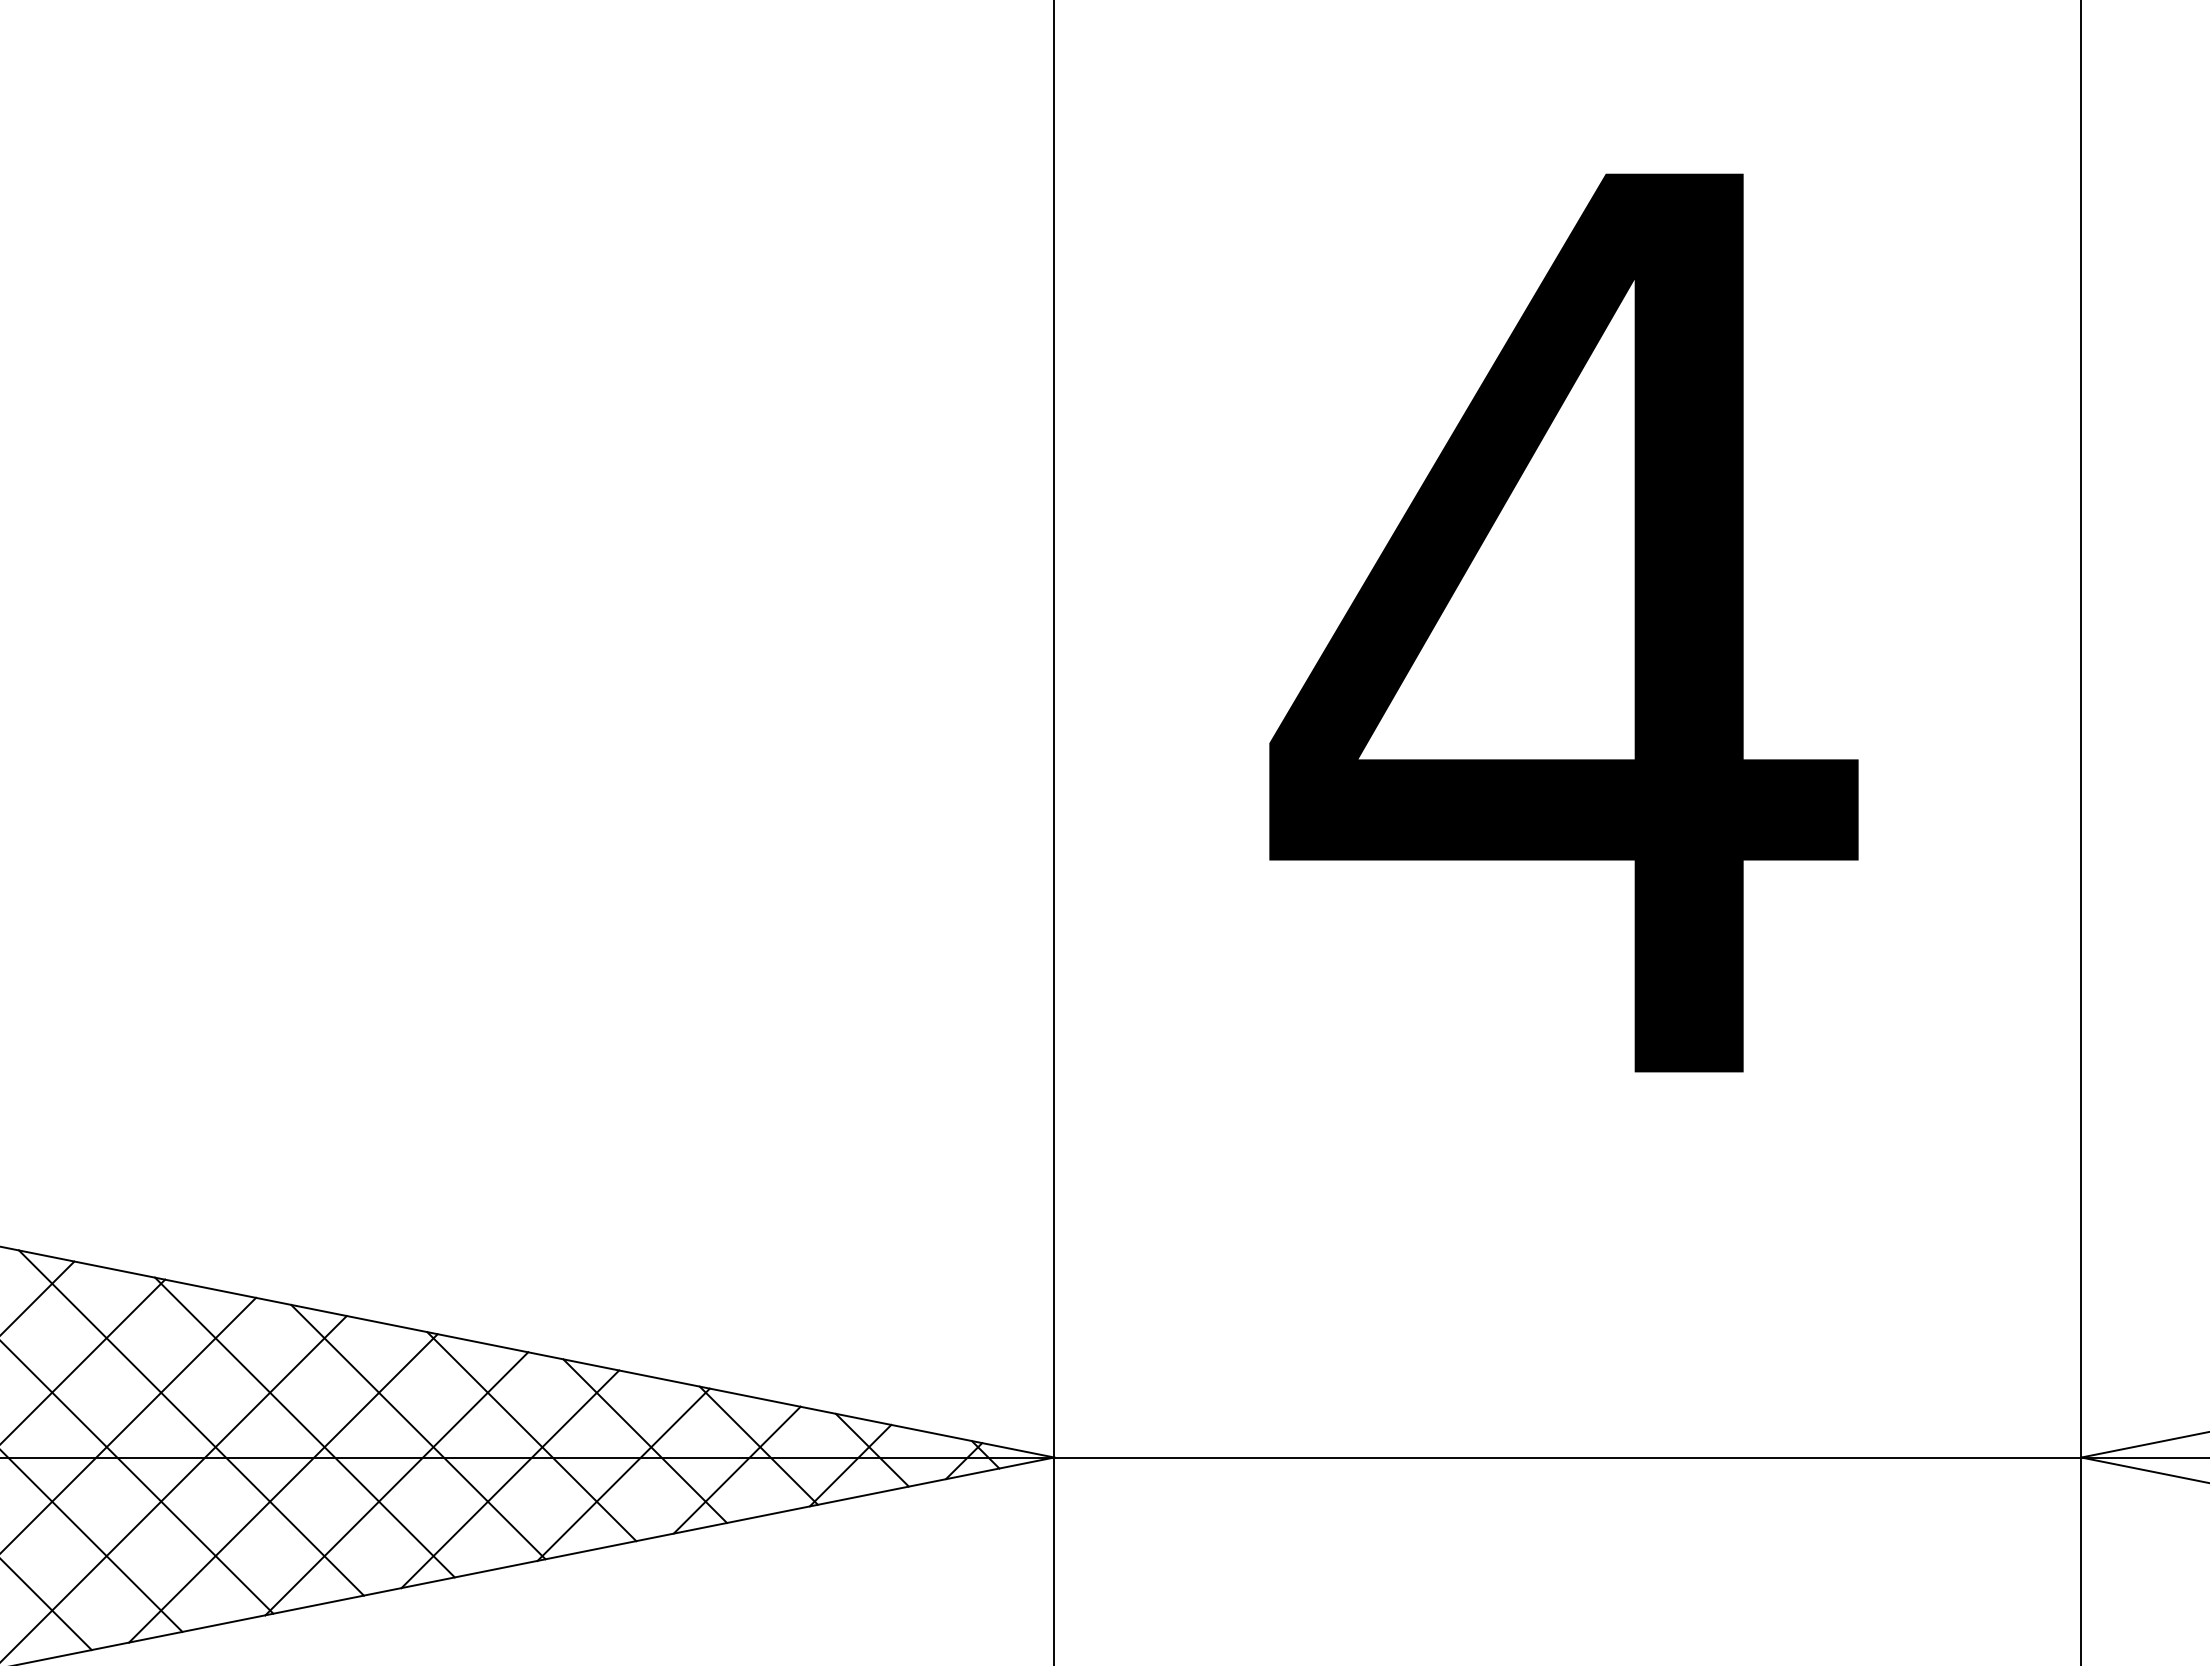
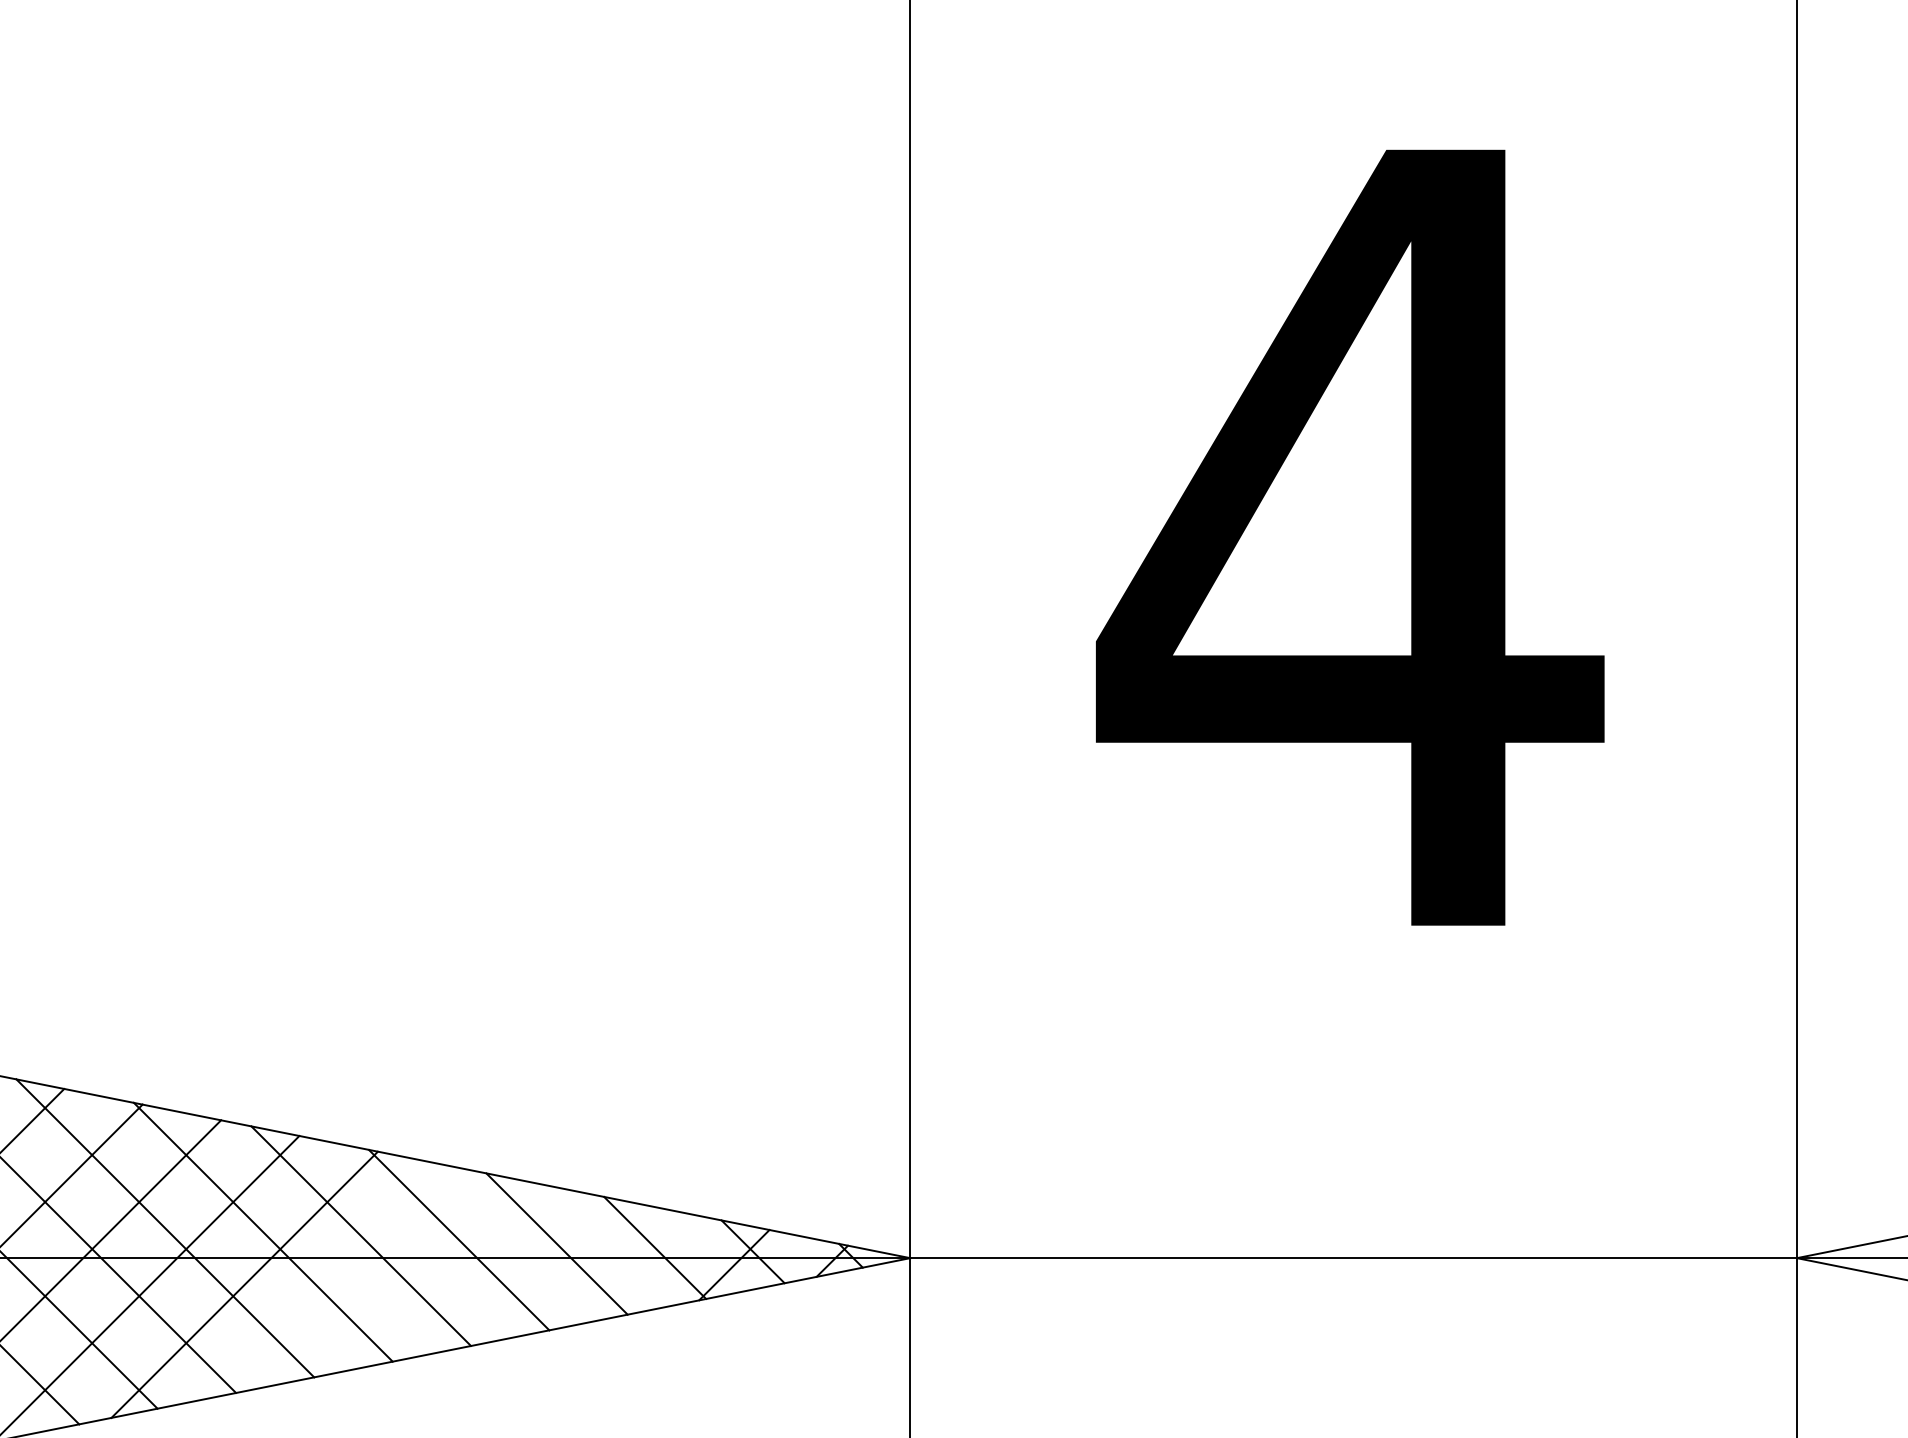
line: (736, 1469) -> (635, 1268), removed
line: (623, 1474) -> (538, 1272), removed
line: (510, 1479) -> (440, 1277), removed
line: (396, 1483) -> (342, 1280), removed

